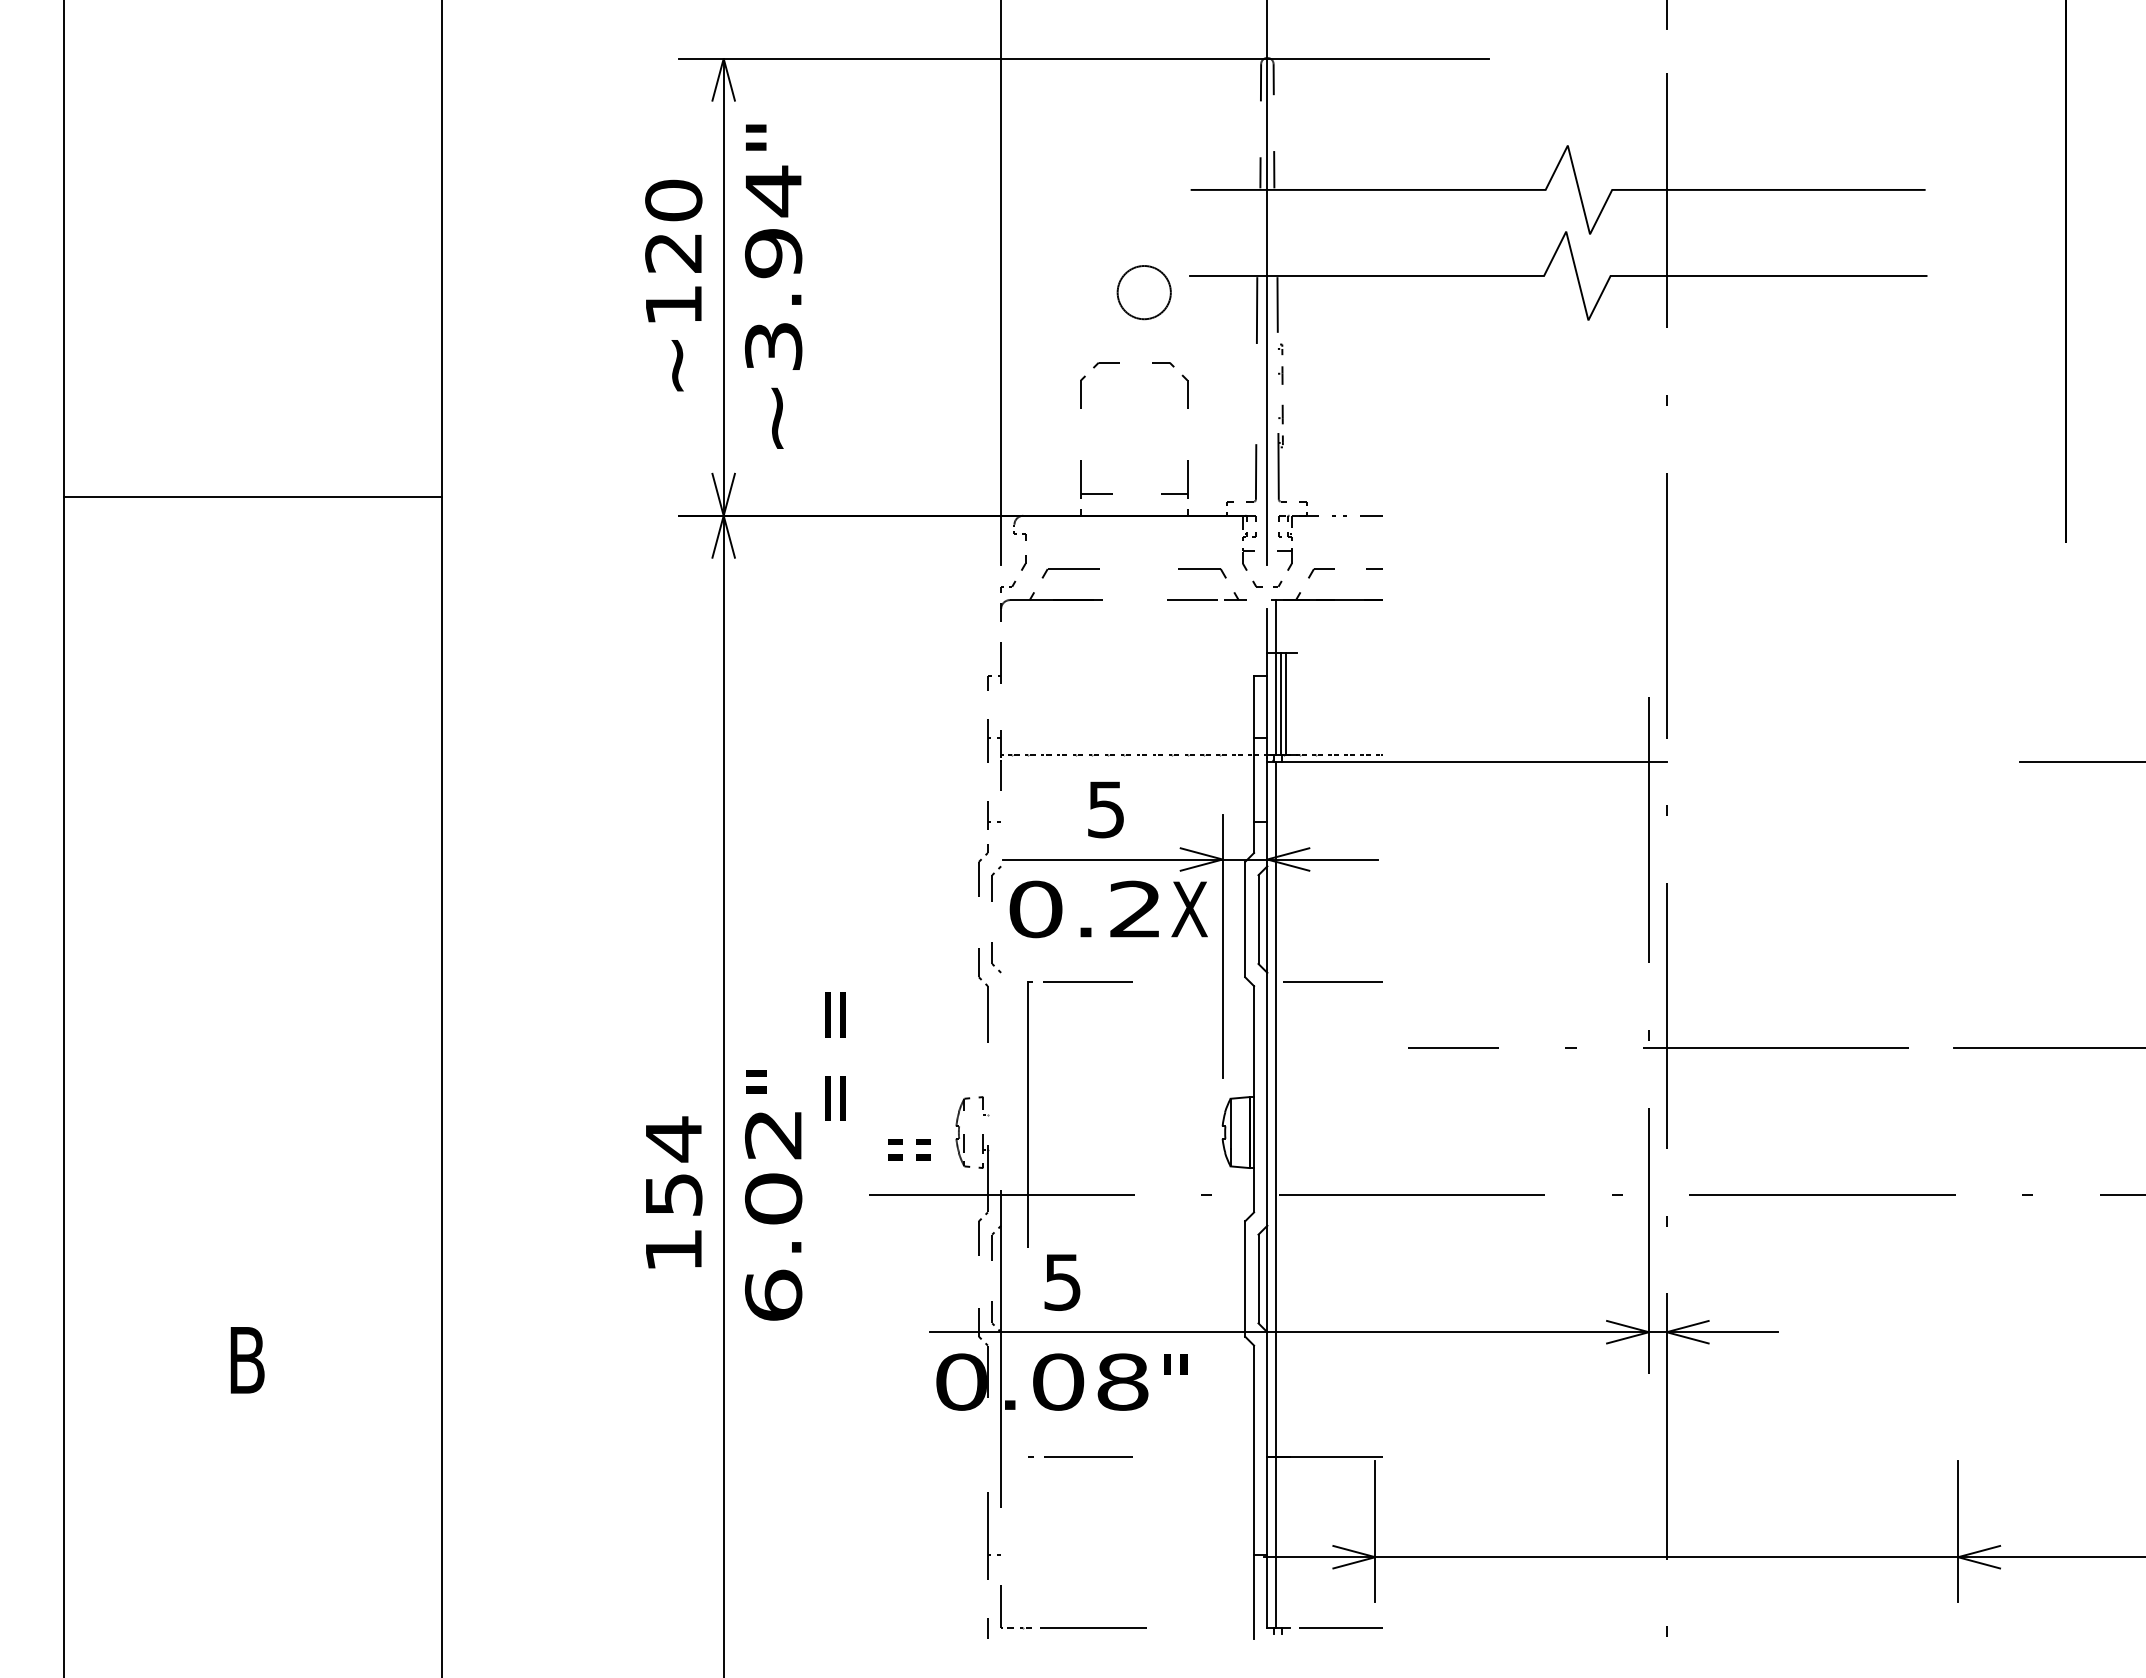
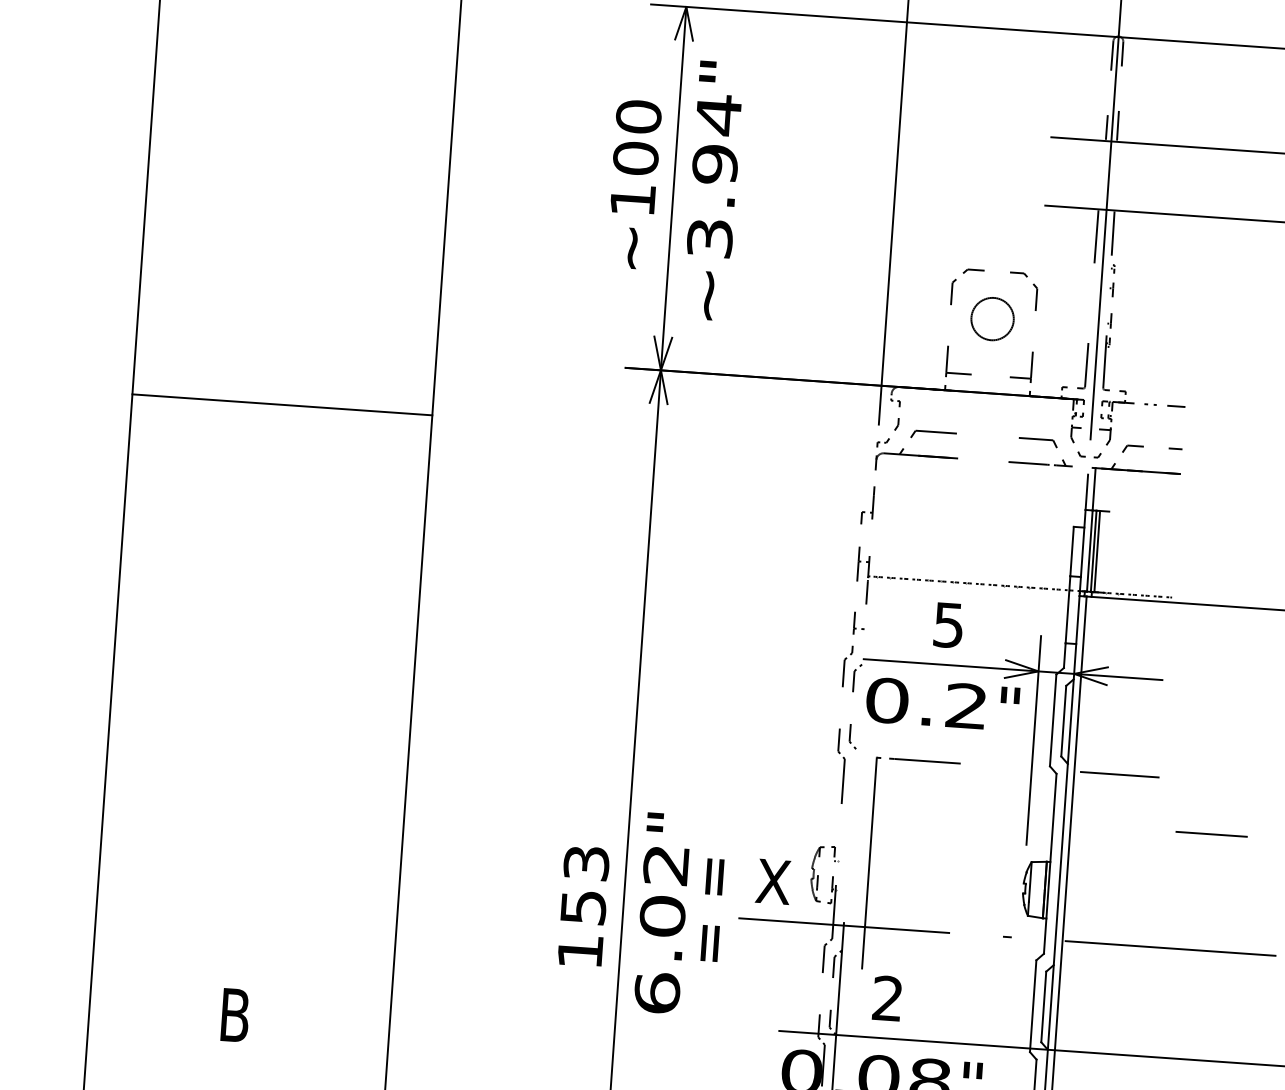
text: (673, 252) -> (635, 158), ~120 -> ~100
circle: (1143, 292) -> (991, 318), moved
line: (252, 497) -> (282, 405), moved
text: (1189, 909) -> (1009, 709), X -> "
text: (835, 1056) -> (712, 909), moved
text: (673, 1139) -> (586, 863), 154 -> 153
text: (908, 1145) -> (772, 881), = = -> X
text: (1062, 1281) -> (887, 998), 5 -> 2

